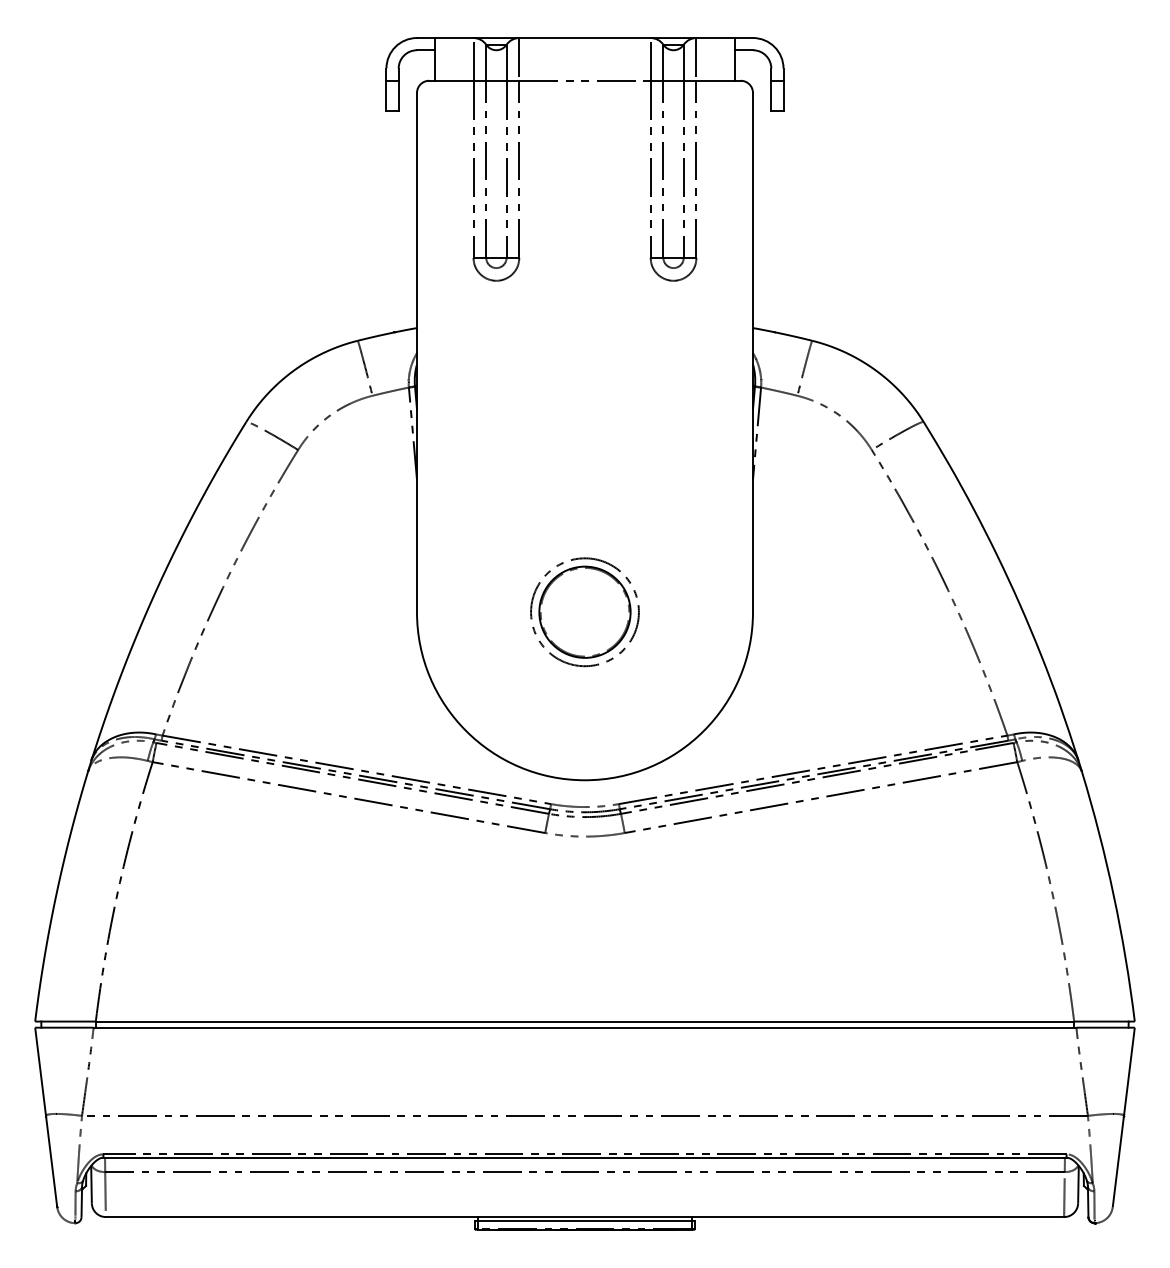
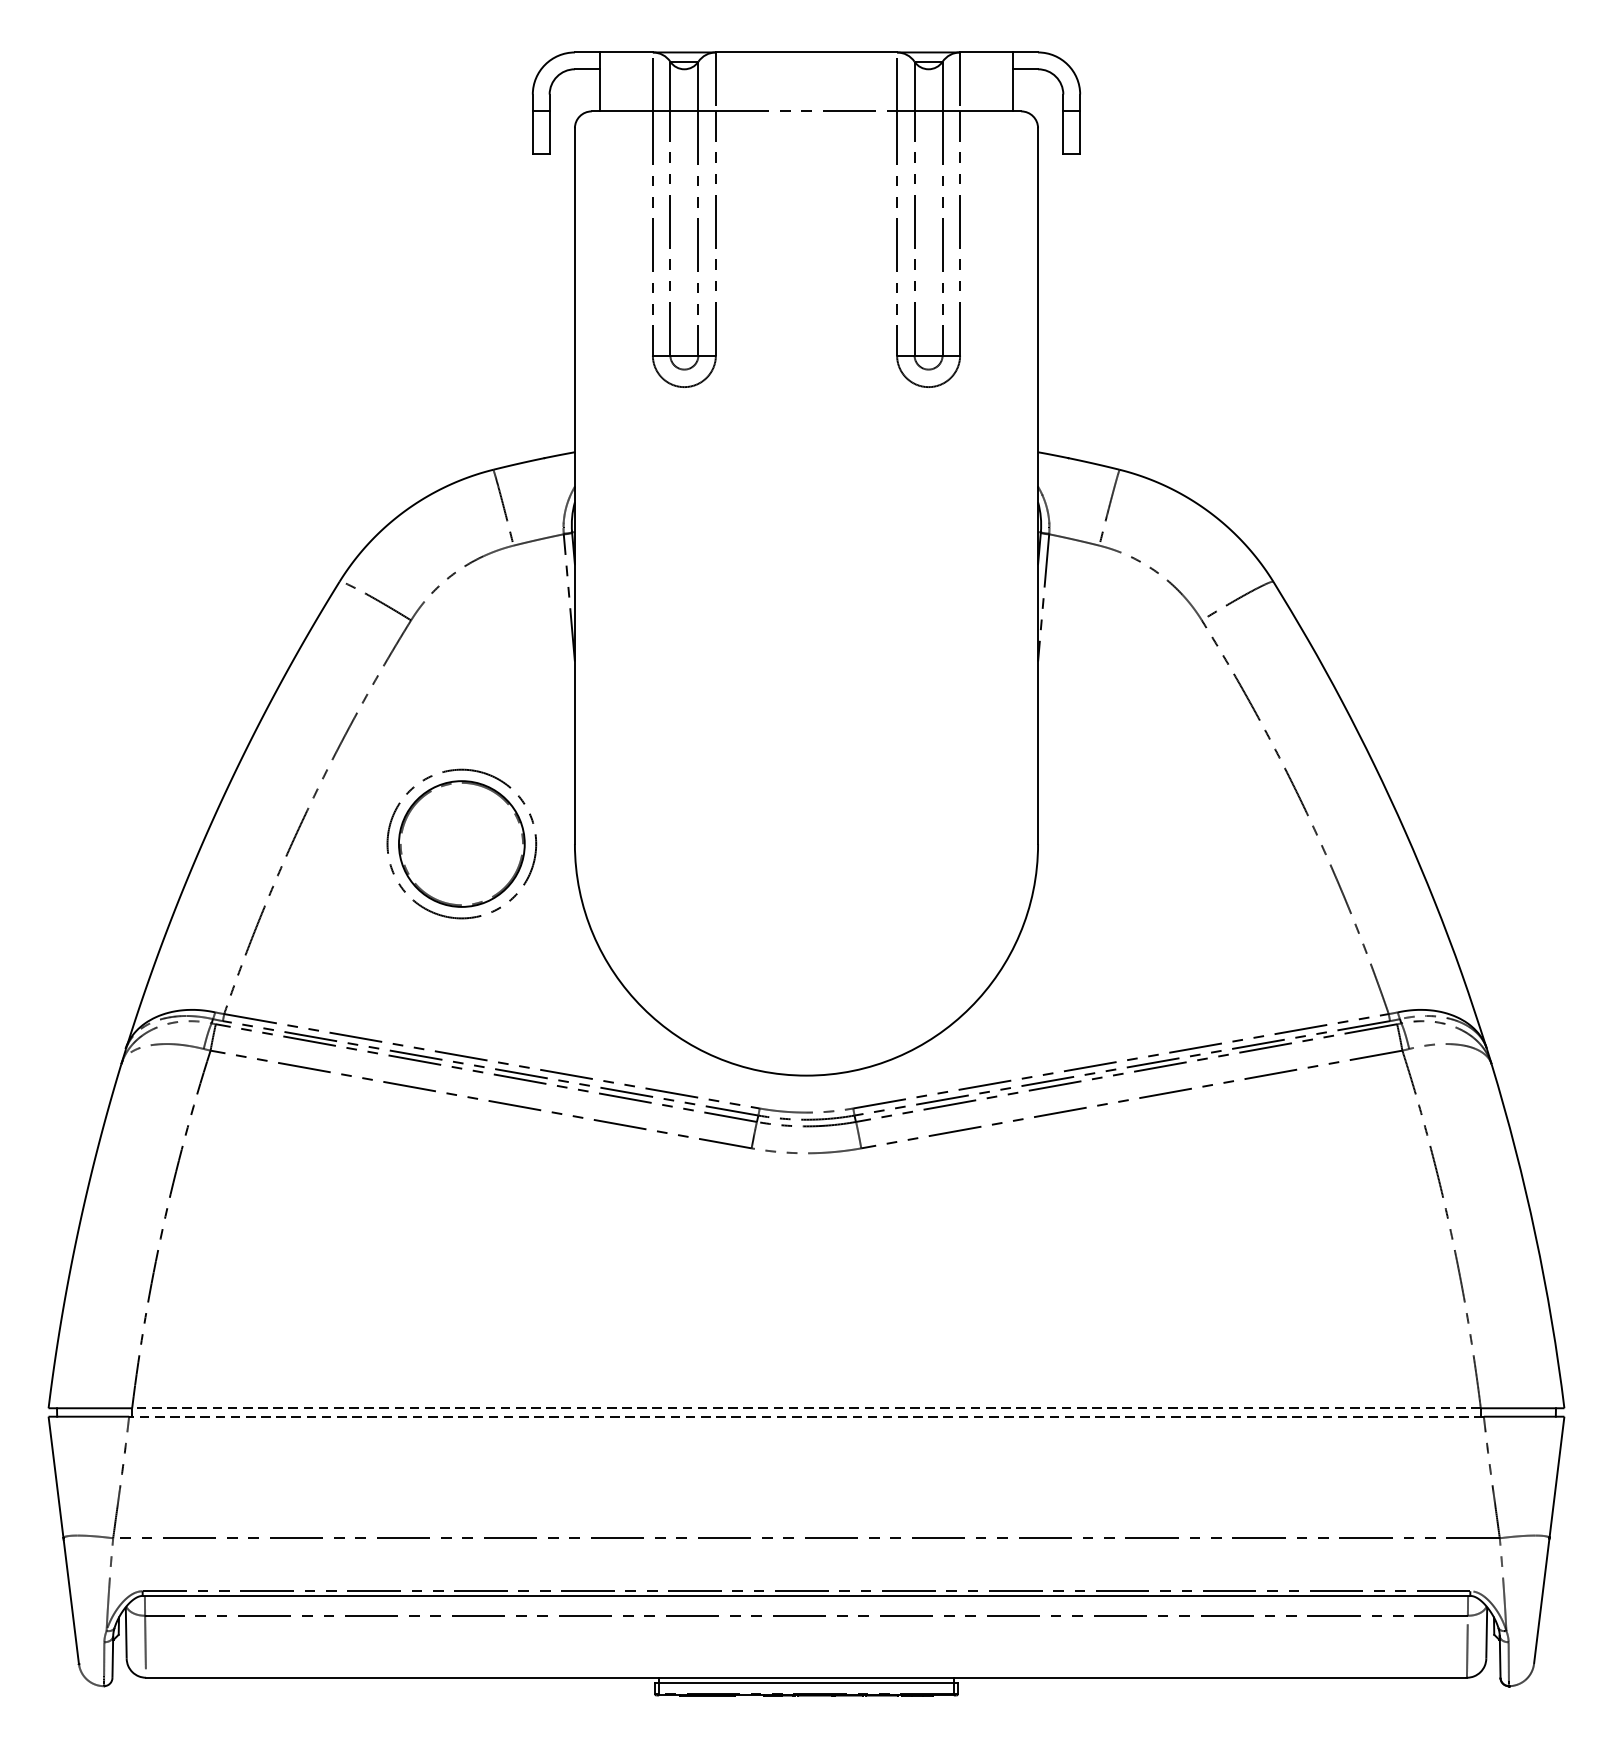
part: (584, 612) -> (461, 844), moved
line: (584, 1021) -> (805, 1408), solid -> dashed
line: (584, 1027) -> (805, 1416), solid -> dashed

